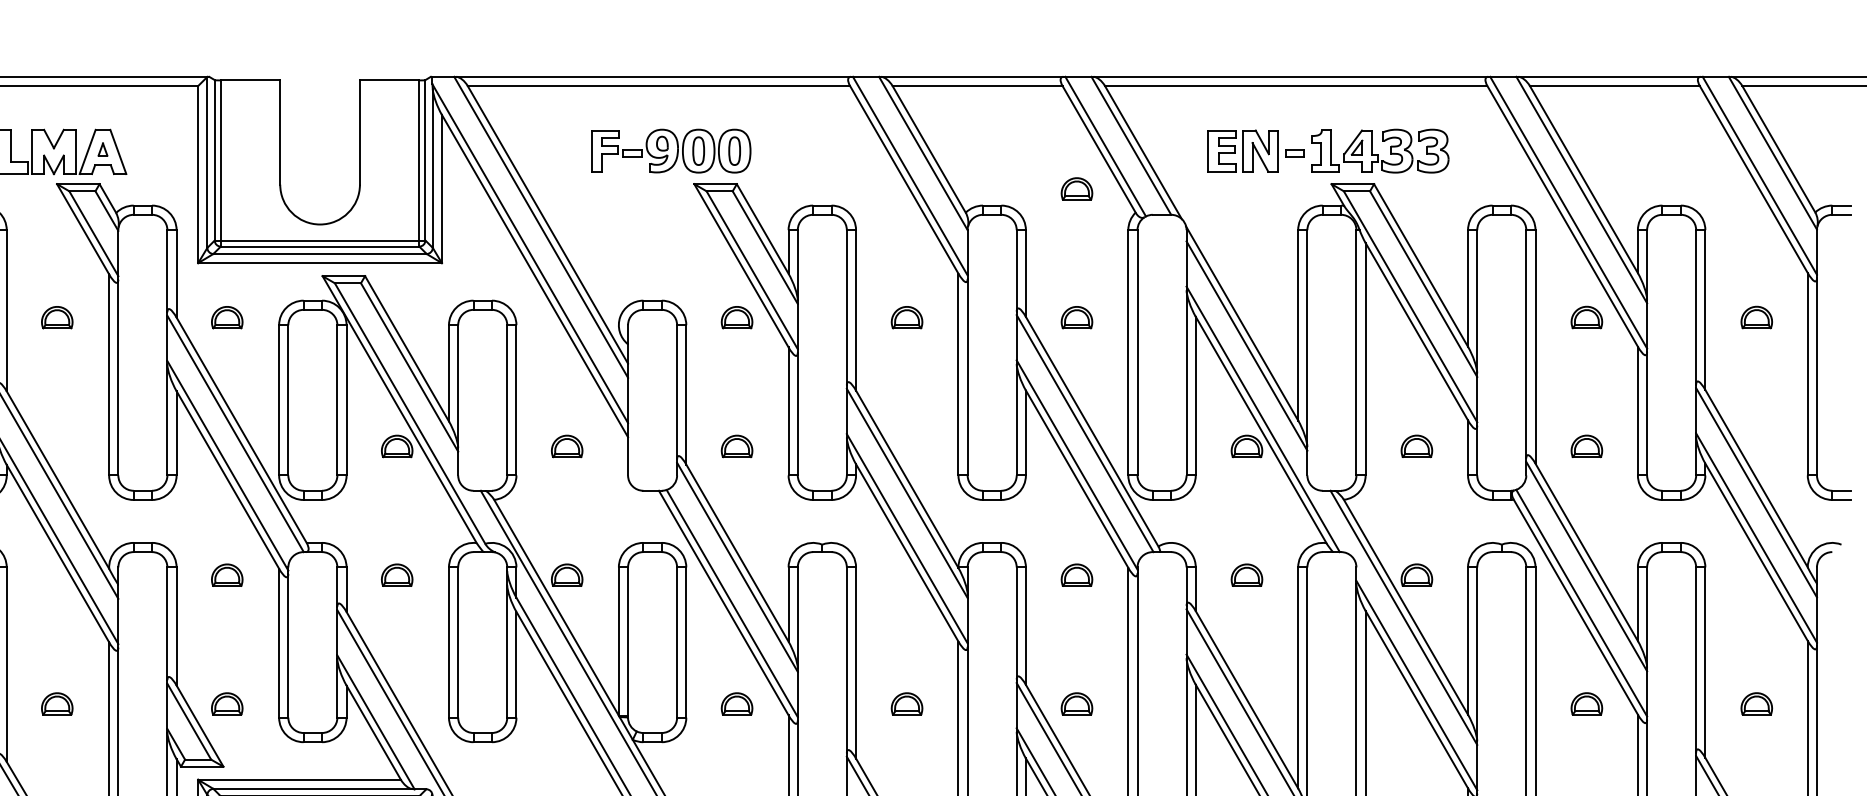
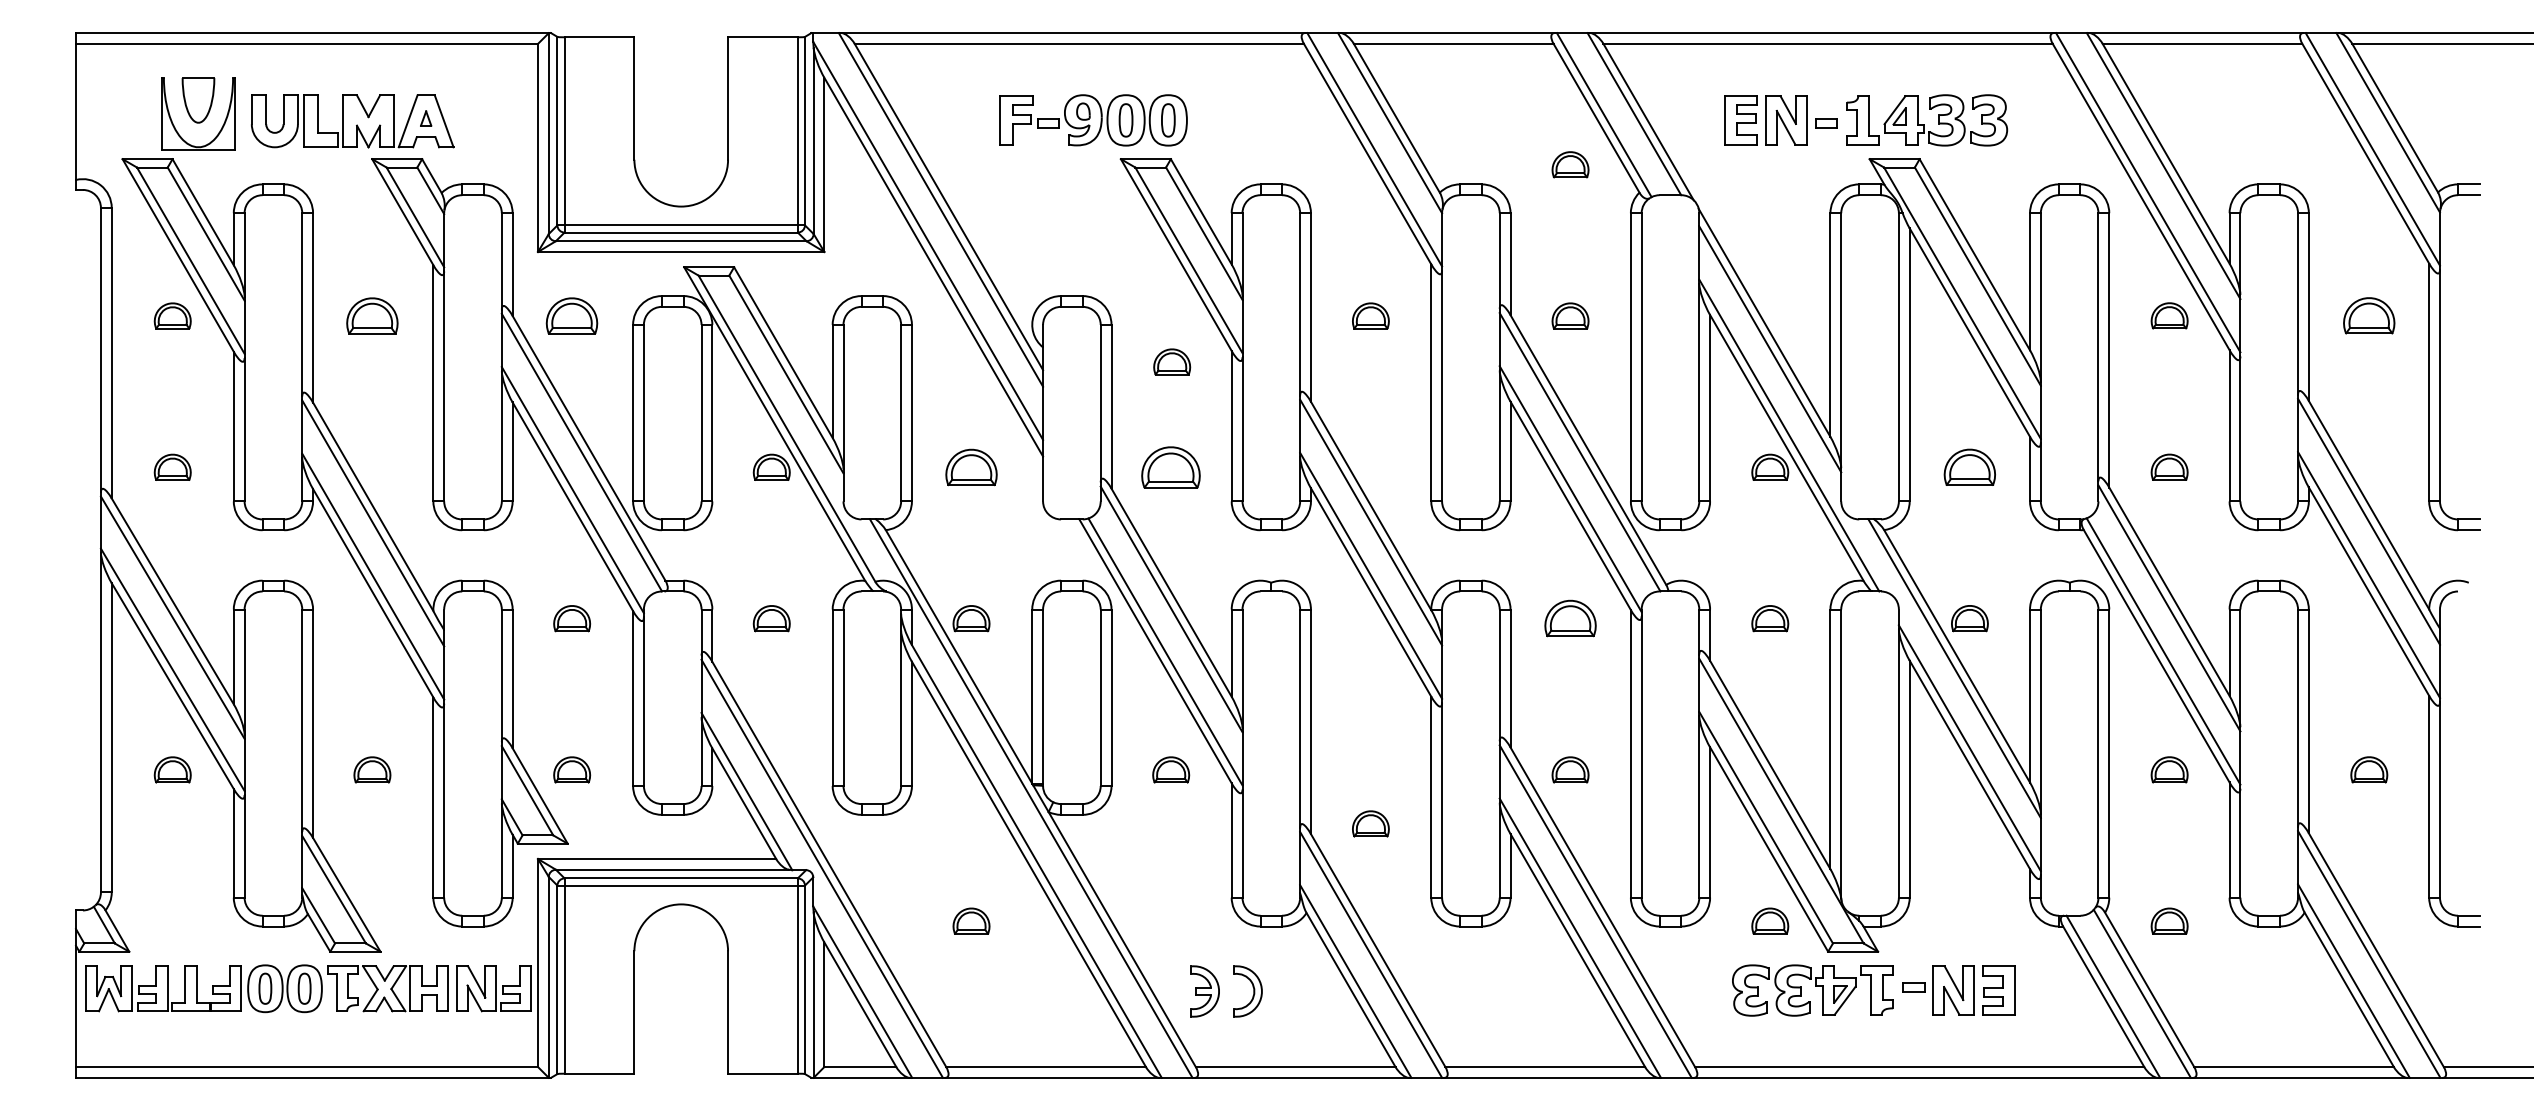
part: (57, 317) -> (372, 315), size x1.4
part: (227, 317) -> (572, 315), size x1.4
part: (737, 317) -> (1172, 361), moved
part: (1756, 317) -> (2369, 315), size x1.4
part: (567, 445) -> (971, 466), size x1.4
part: (737, 445) -> (1171, 466), size x1.6
part: (1416, 445) -> (1969, 466), size x1.4
part: (1076, 575) -> (1570, 618), size x1.4
part: (906, 703) -> (1370, 823), moved

